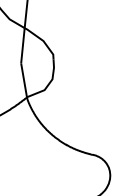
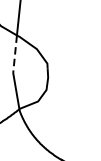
line: (22, 45) -> (14, 53), solid -> dashed

